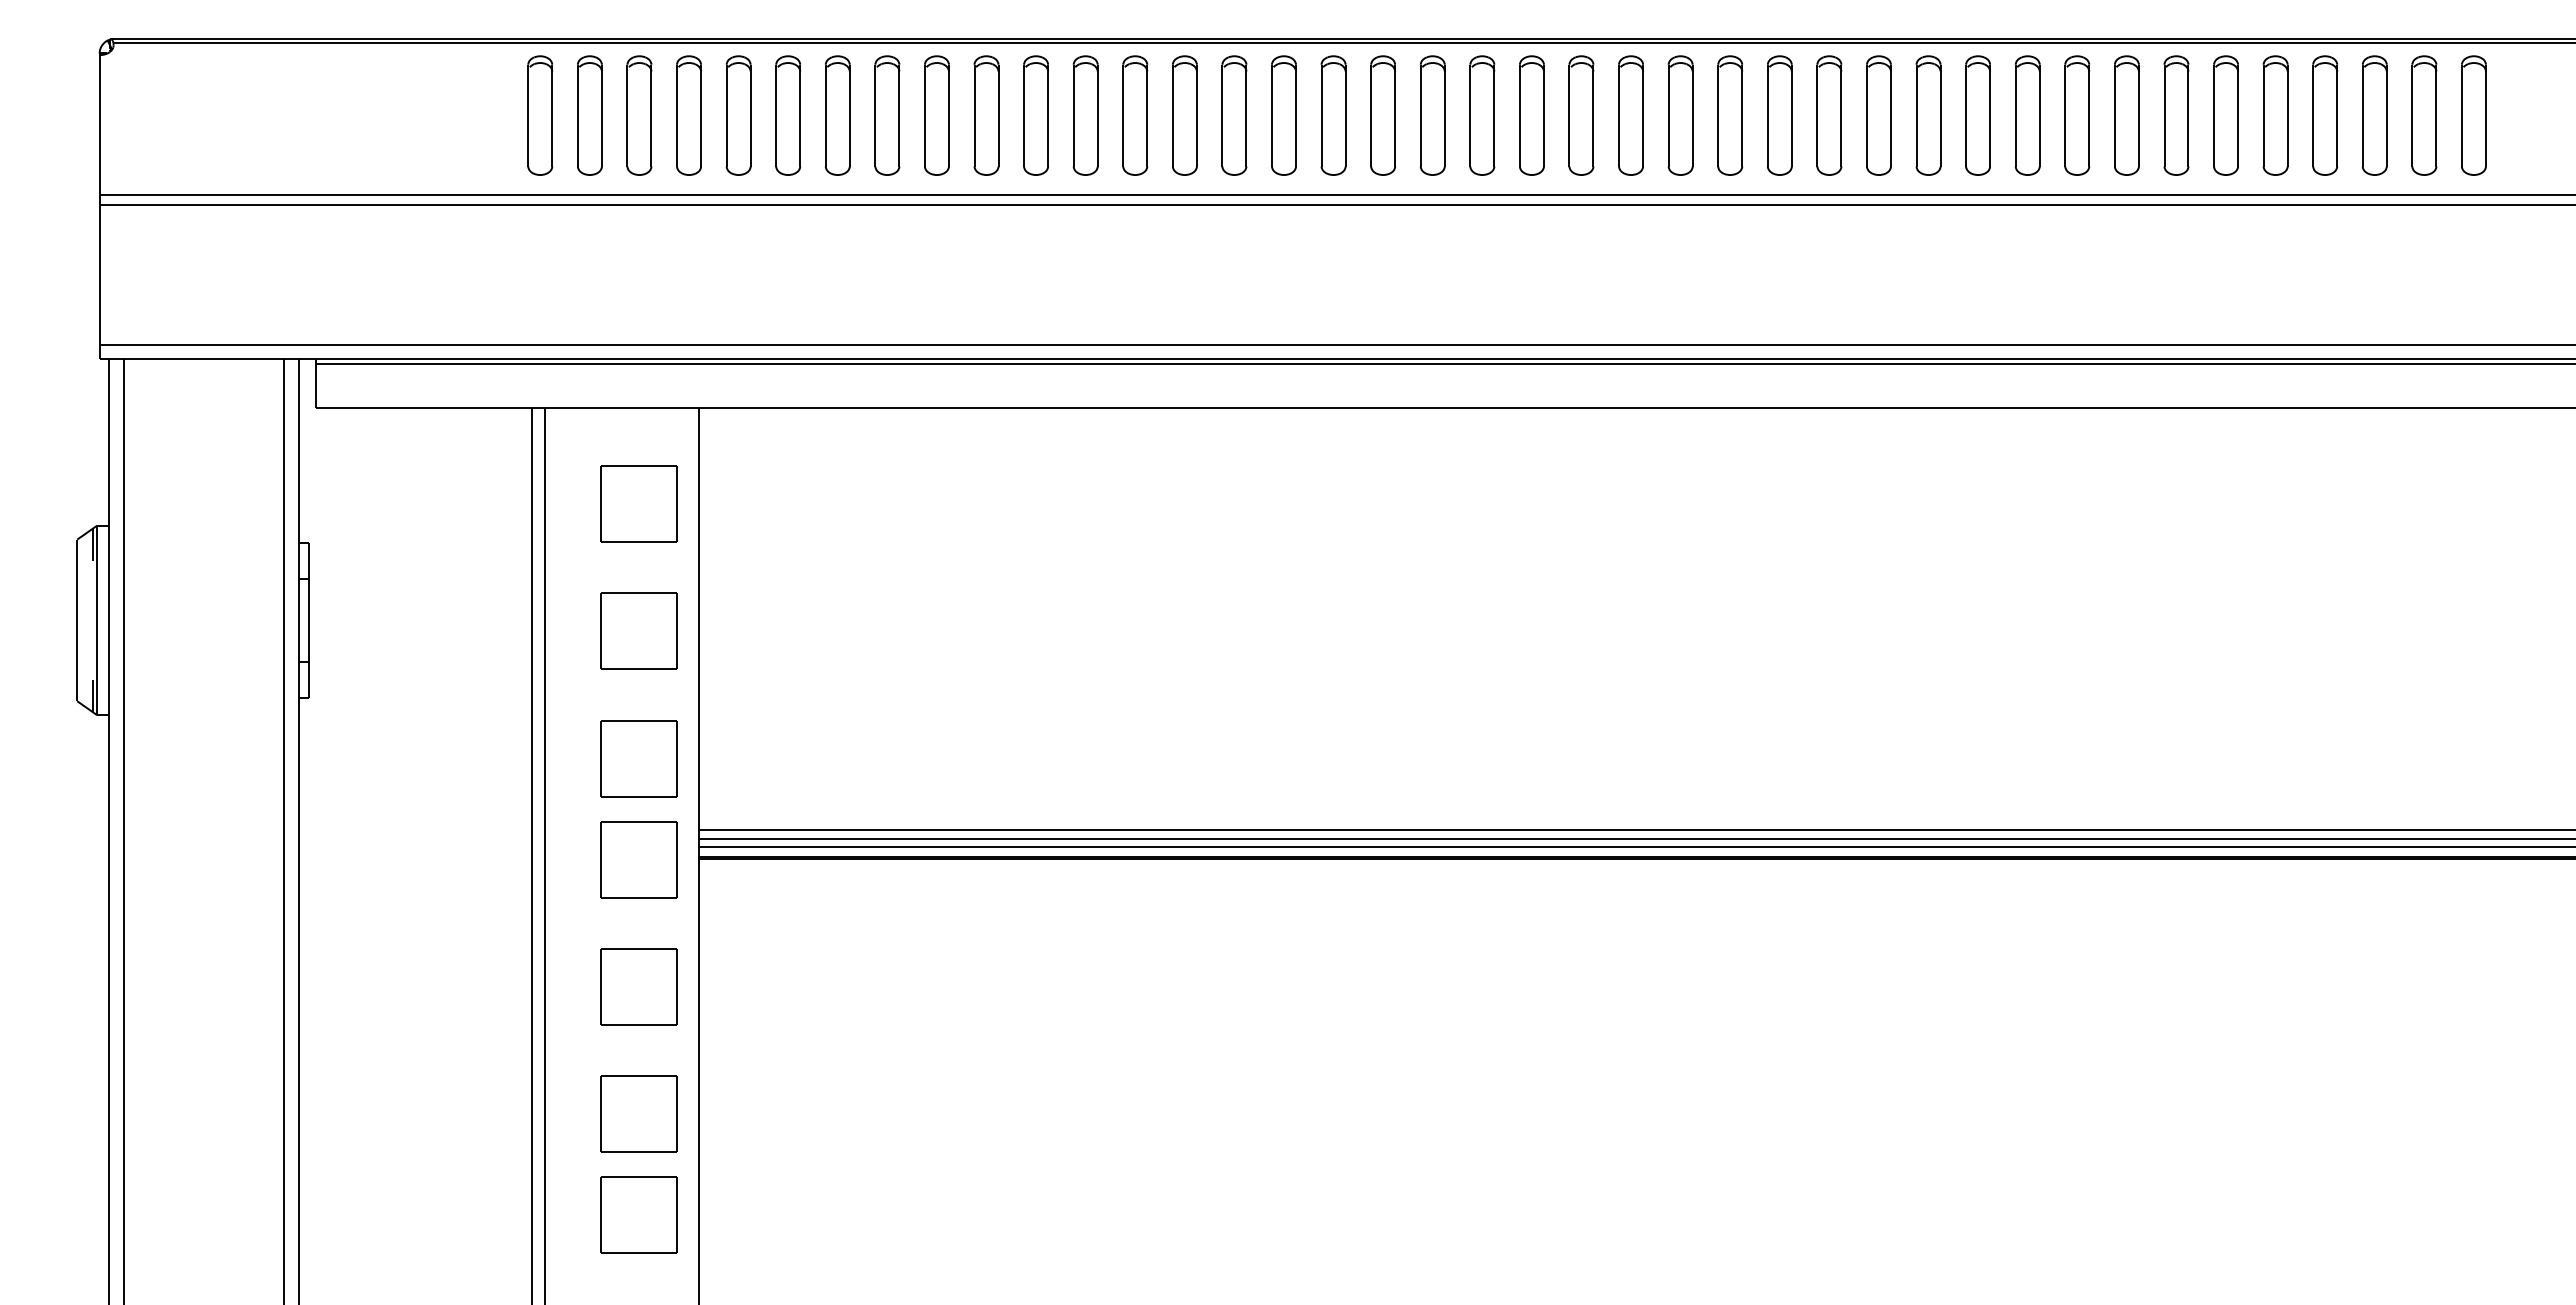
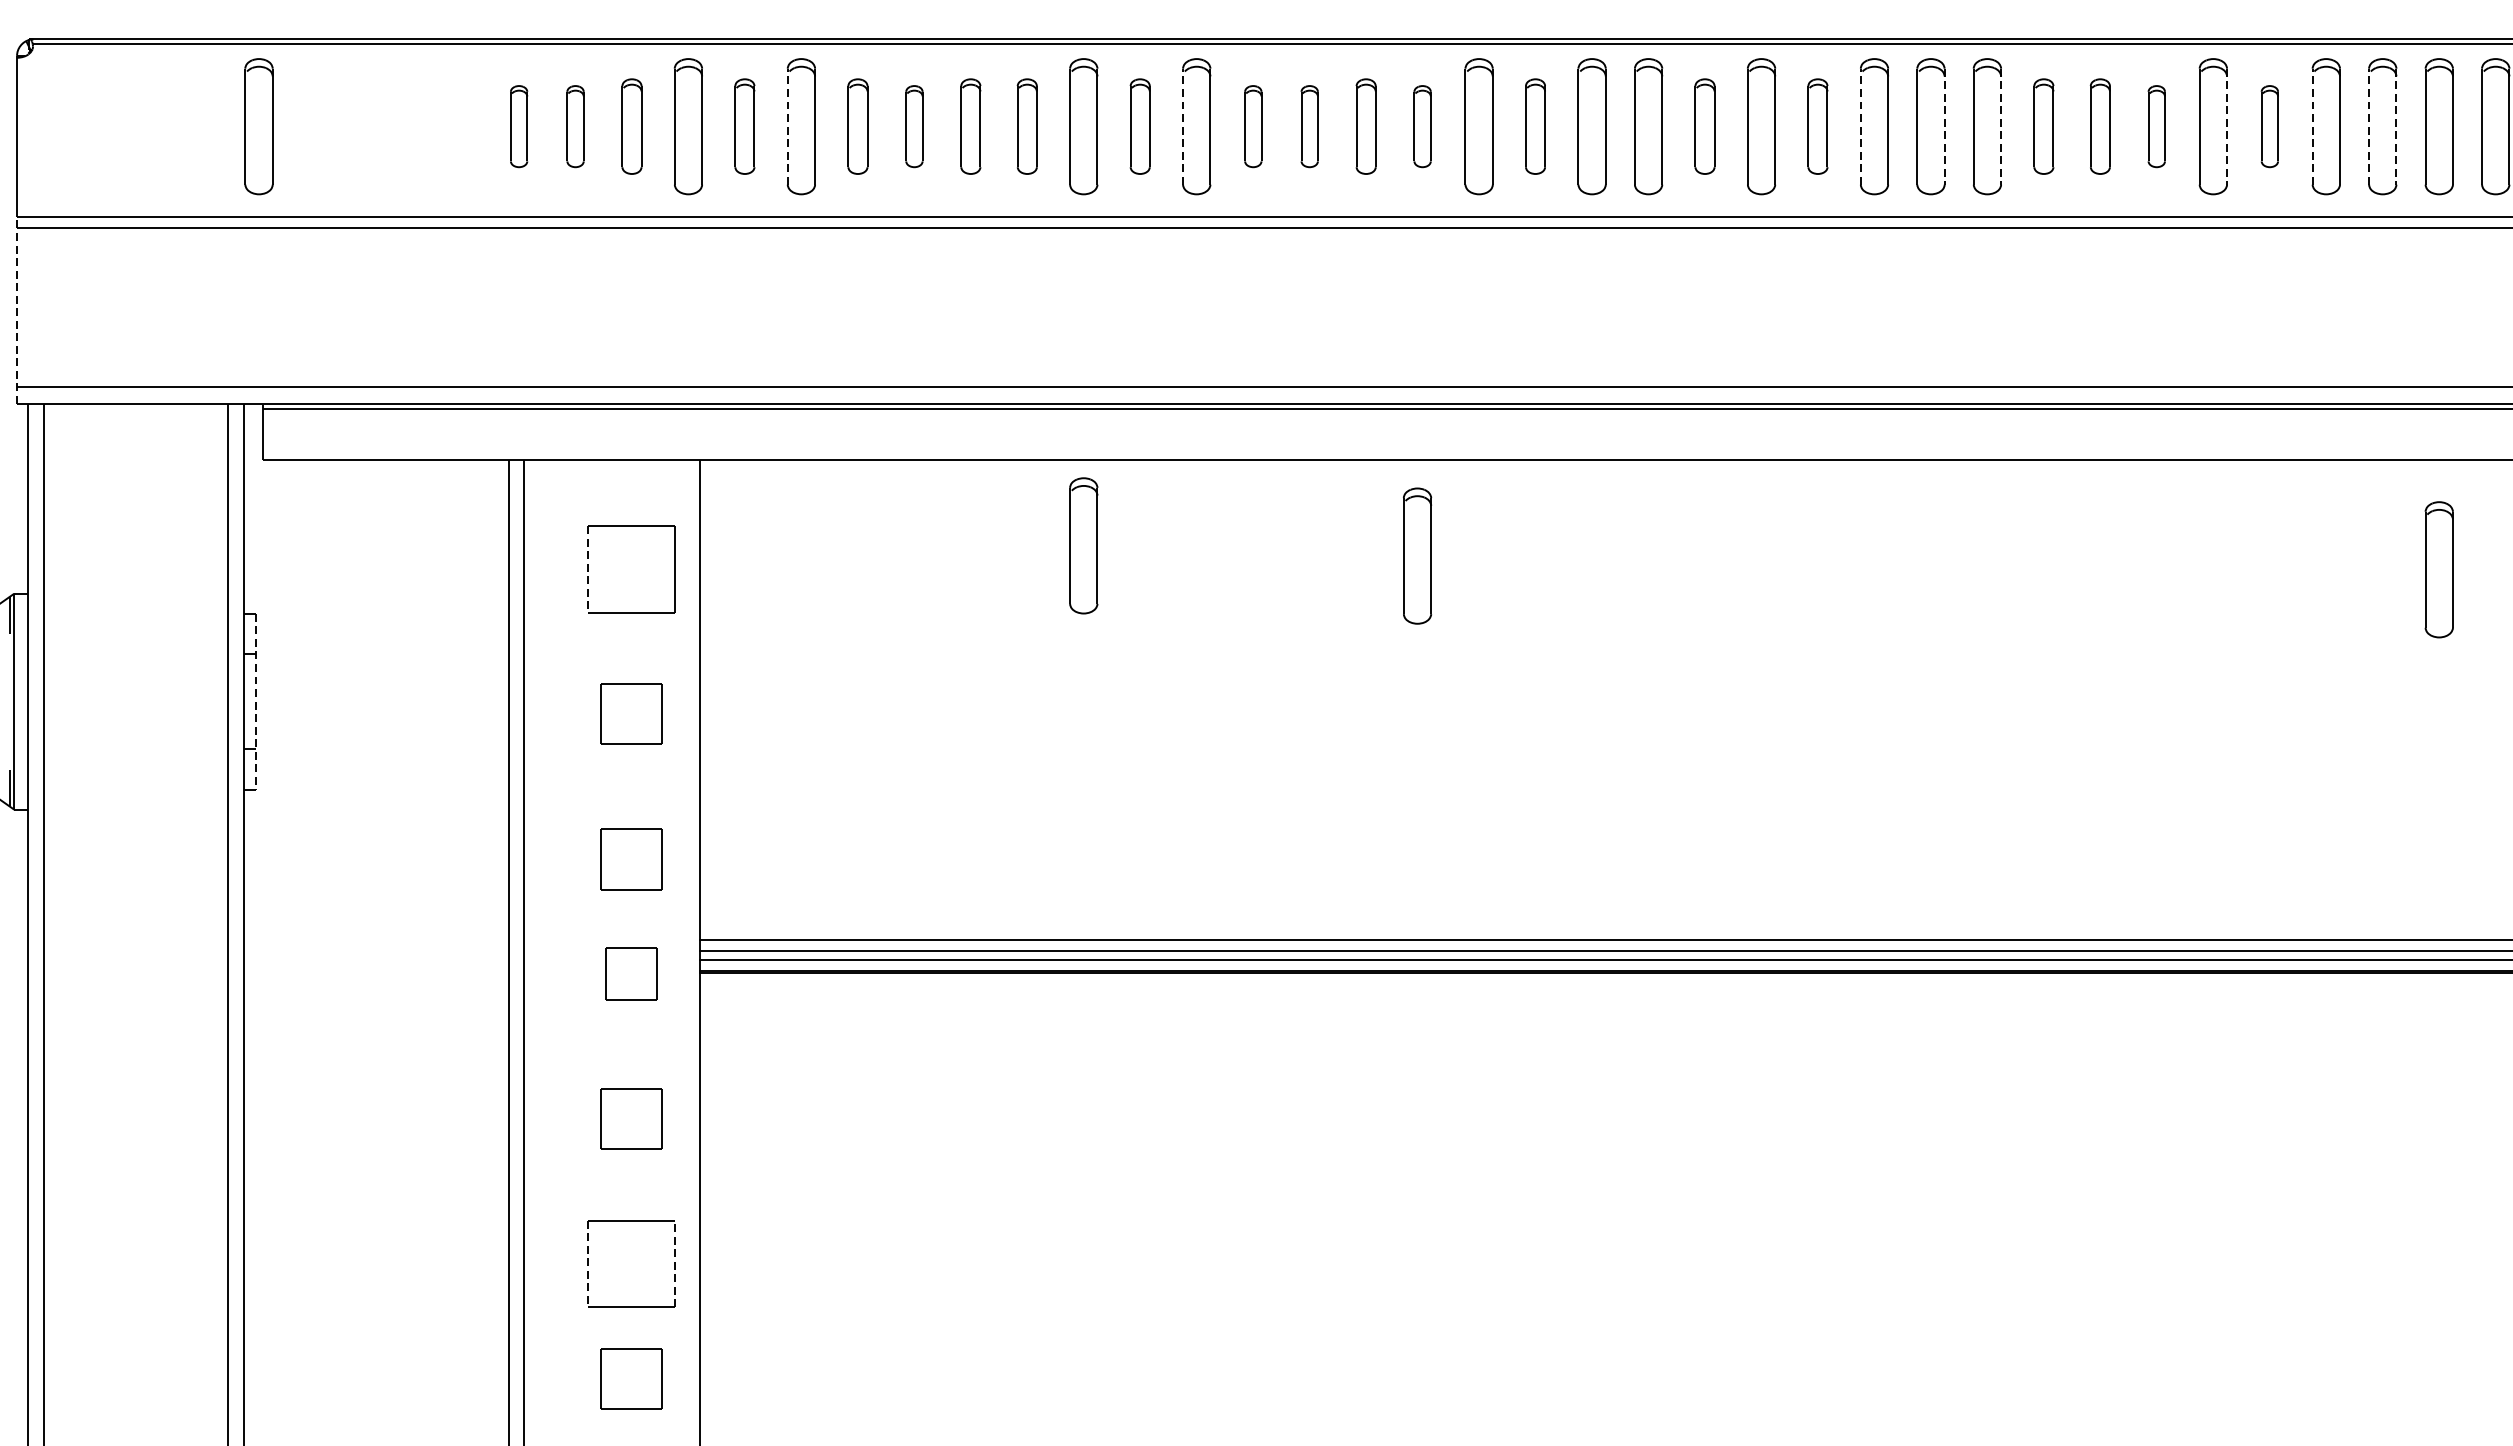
part: (311, 115) -> (258, 126), added
part: (540, 115) -> (519, 126), size x0.6
part: (589, 115) -> (575, 126), size x0.6
part: (639, 115) -> (632, 126), size x0.7
part: (738, 115) -> (744, 126), size x0.7
line: (776, 115) -> (788, 126), solid -> dashed
part: (837, 115) -> (857, 126), size x0.7
part: (887, 115) -> (914, 126), size x0.6
part: (936, 115) -> (970, 126), size x0.7
part: (986, 115) -> (1027, 126), size x0.7
part: (1085, 115) -> (1140, 126), size x0.7
line: (1123, 115) -> (1183, 126), solid -> dashed
part: (1184, 115) -> (1252, 126), size x0.6
part: (1234, 115) -> (1309, 126), size x0.6
part: (1283, 115) -> (1365, 126), size x0.7
part: (1333, 115) -> (1422, 126), size x0.6
part: (1432, 115) -> (1535, 126), size x0.7
part: (1581, 115) -> (1705, 126), size x0.7
part: (1680, 115) -> (1817, 126), size x0.7
line: (1718, 115) -> (1861, 126), solid -> dashed
line: (1791, 115) -> (1944, 126), solid -> dashed
line: (1841, 115) -> (2001, 126), solid -> dashed
part: (1878, 115) -> (2043, 126), size x0.7
part: (1928, 115) -> (2100, 126), size x0.7
part: (1977, 115) -> (2156, 126), size x0.6
line: (2039, 115) -> (2226, 126), solid -> dashed
part: (2077, 115) -> (2270, 126), size x0.6
line: (2114, 115) -> (2312, 126), solid -> dashed
line: (2164, 115) -> (2369, 126), solid -> dashed
line: (2188, 115) -> (2396, 126), solid -> dashed
line: (99, 276) -> (16, 309), solid -> dashed
part: (1035, 483) -> (1083, 545), added
part: (1328, 492) -> (1416, 555), added
line: (601, 504) -> (588, 569), solid -> dashed
part: (2225, 504) -> (2438, 569), added
line: (309, 620) -> (256, 701), solid -> dashed
part: (638, 630) -> (630, 713), size x0.7
part: (638, 758) -> (630, 858), size x0.7
part: (638, 859) -> (630, 974), size x0.6
part: (638, 986) -> (630, 1118), size x0.7
line: (601, 1114) -> (588, 1264), solid -> dashed
line: (677, 1114) -> (675, 1264), solid -> dashed
part: (638, 1214) -> (630, 1378), size x0.7

